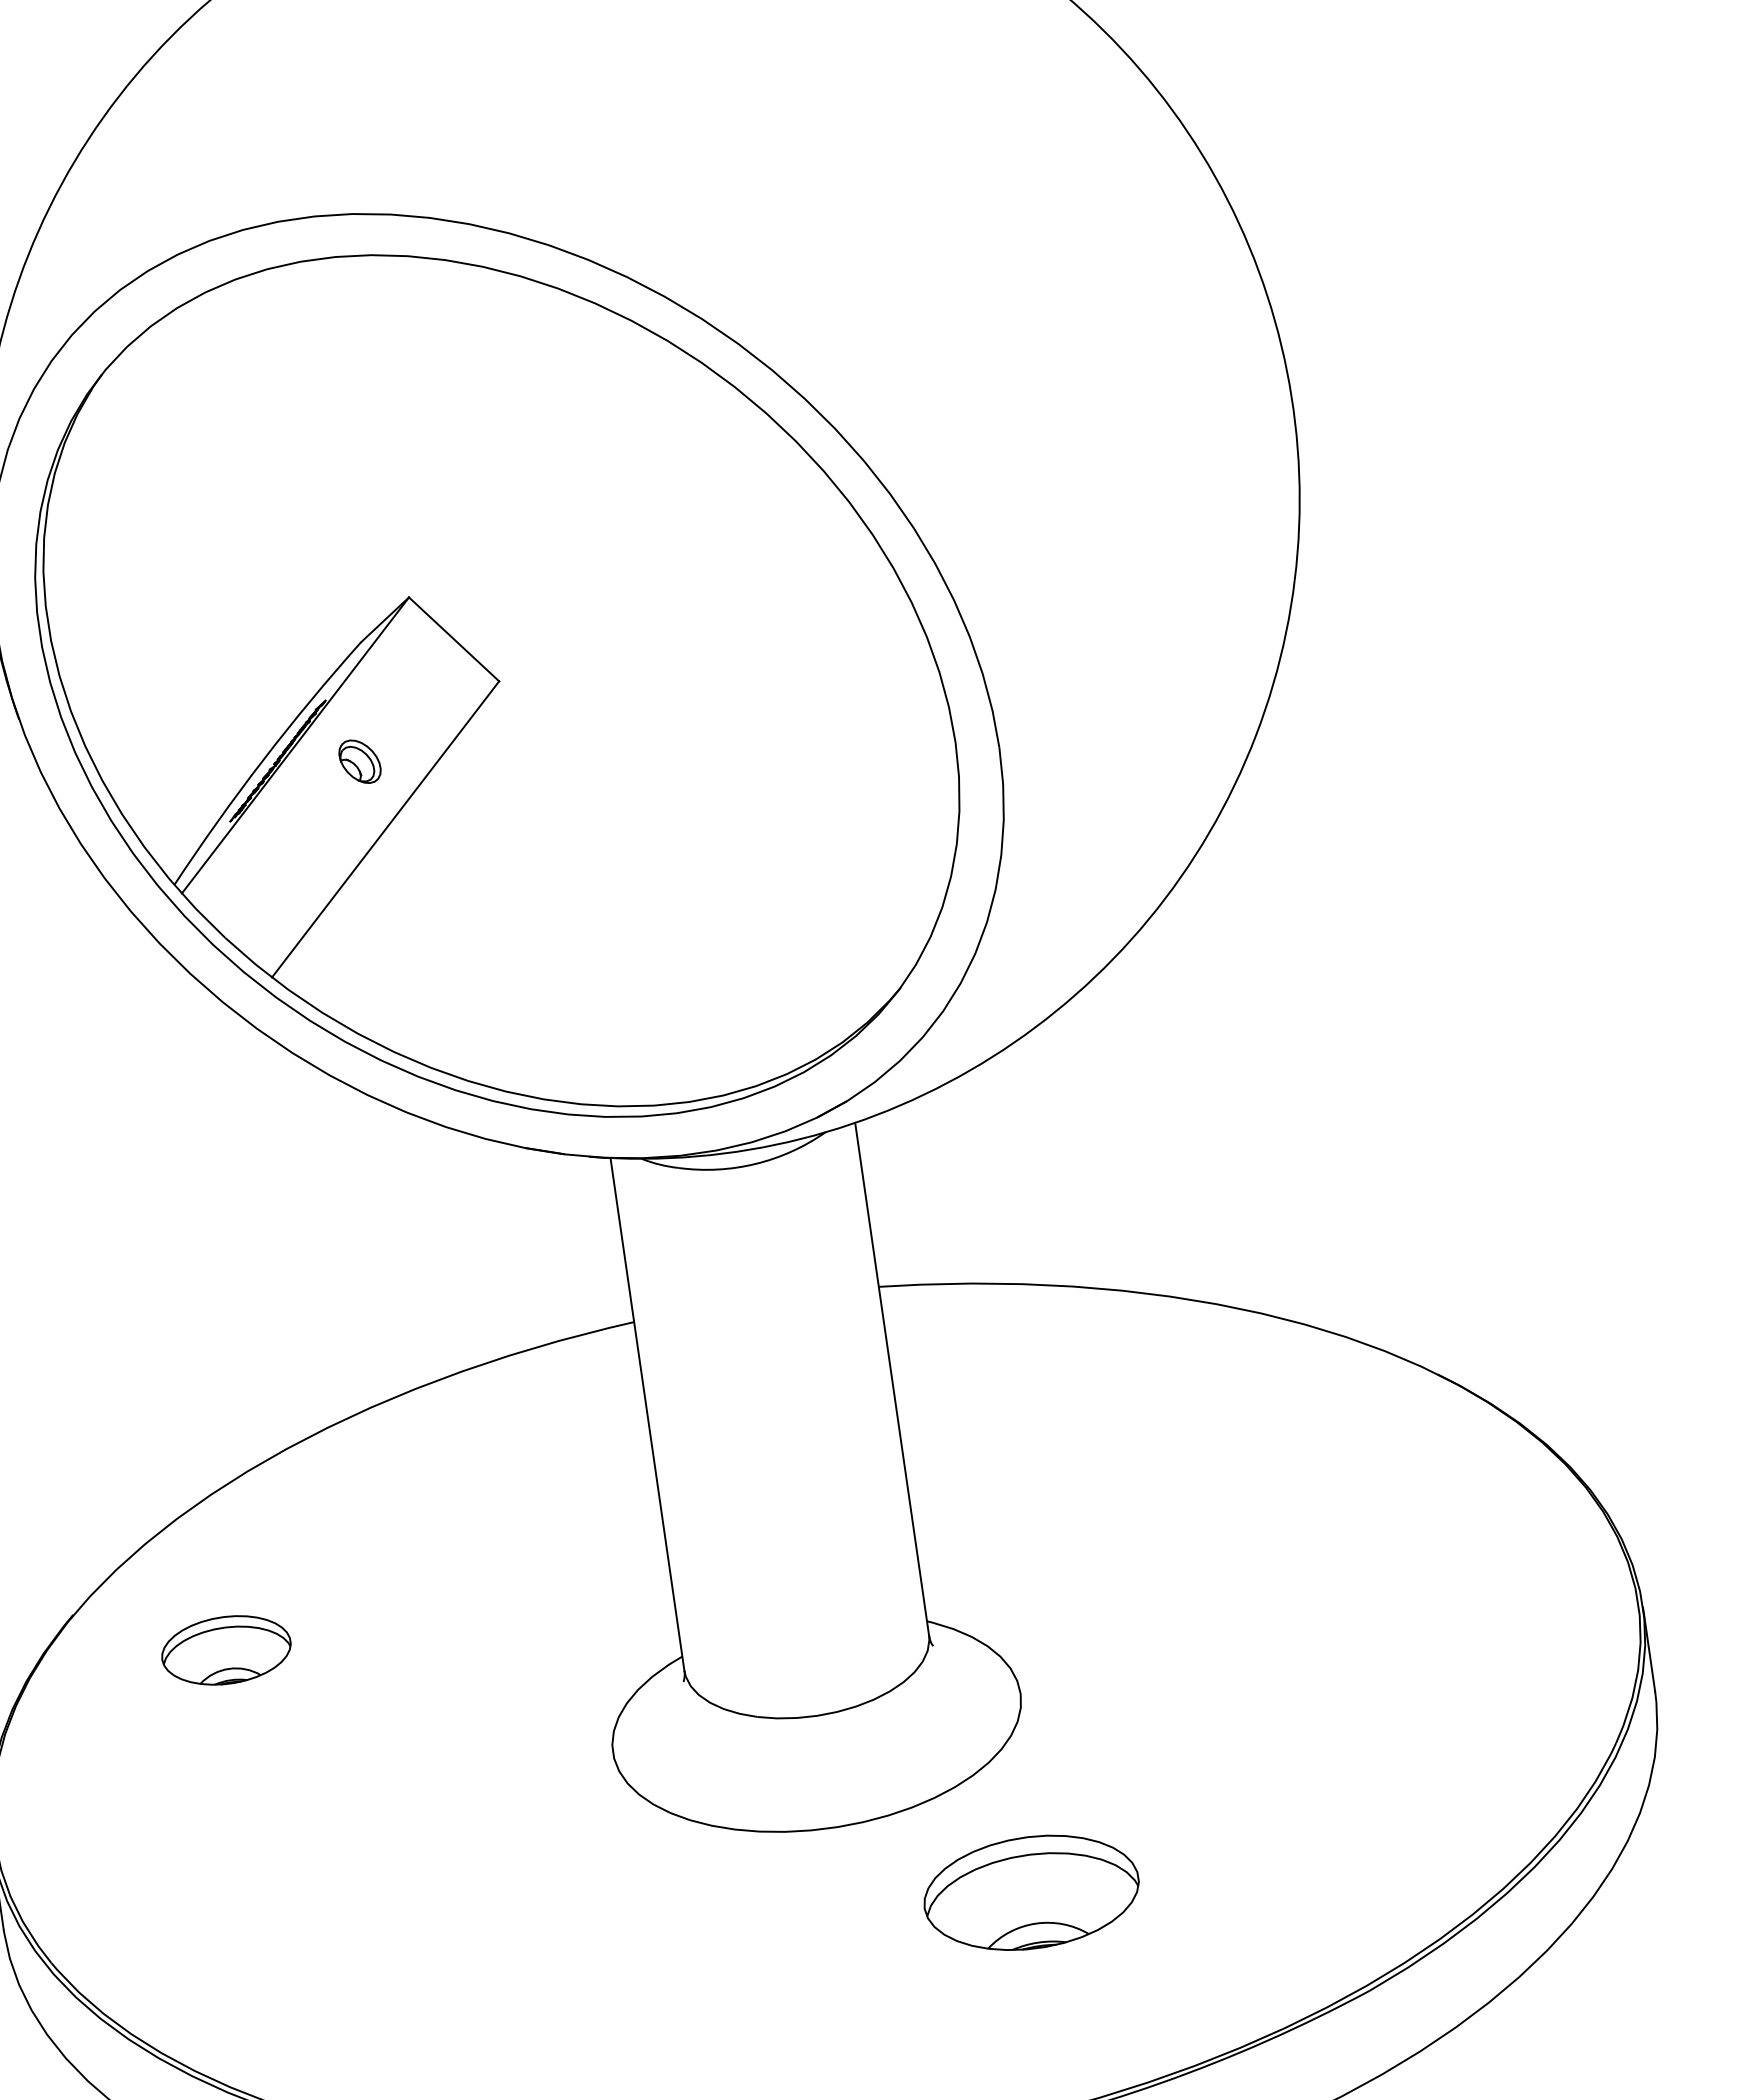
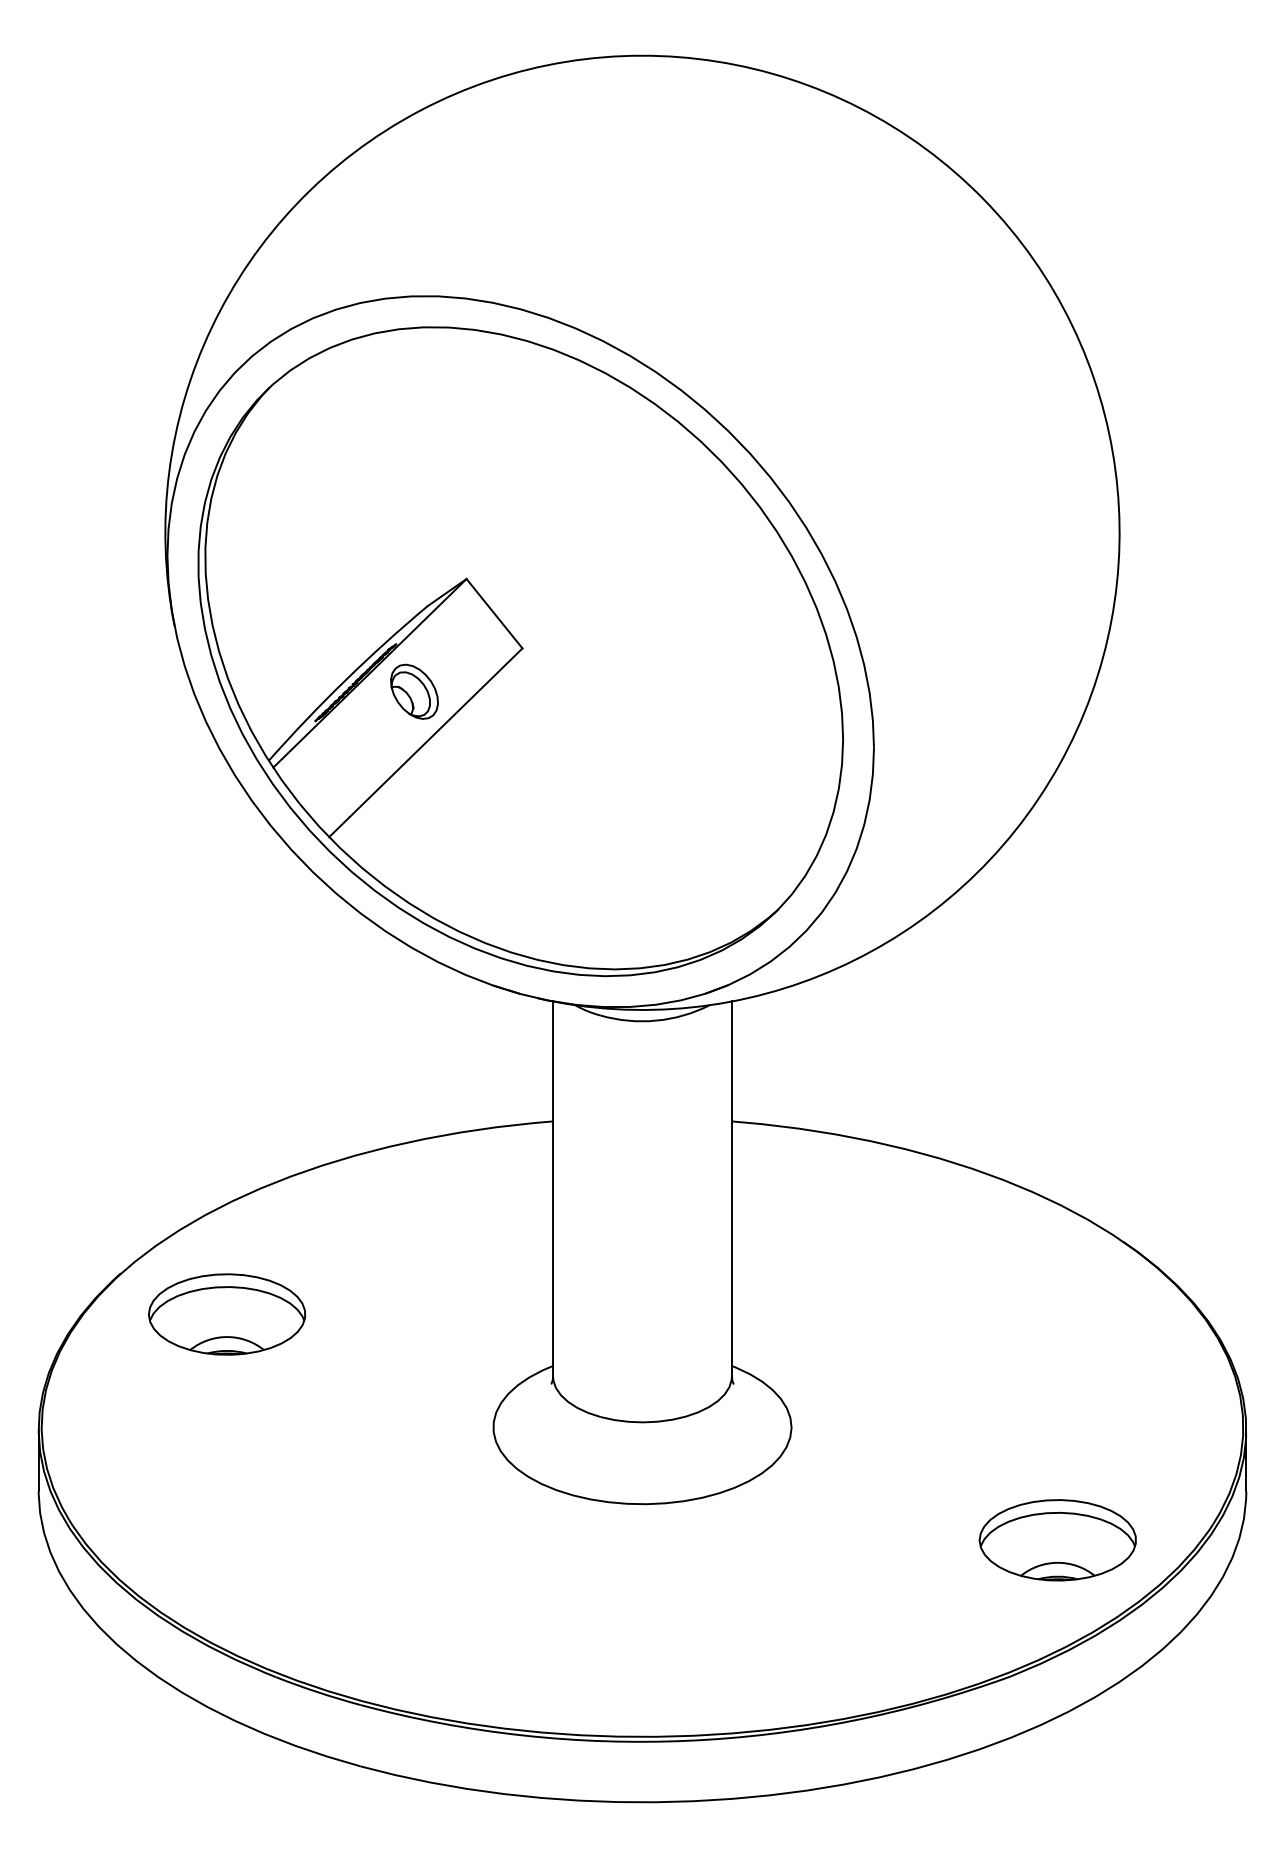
part: (359, 761) -> (414, 691), size x1.67
part: (225, 1650) -> (226, 1314), size x1.67
part: (1031, 1893) -> (1057, 1540), moved

